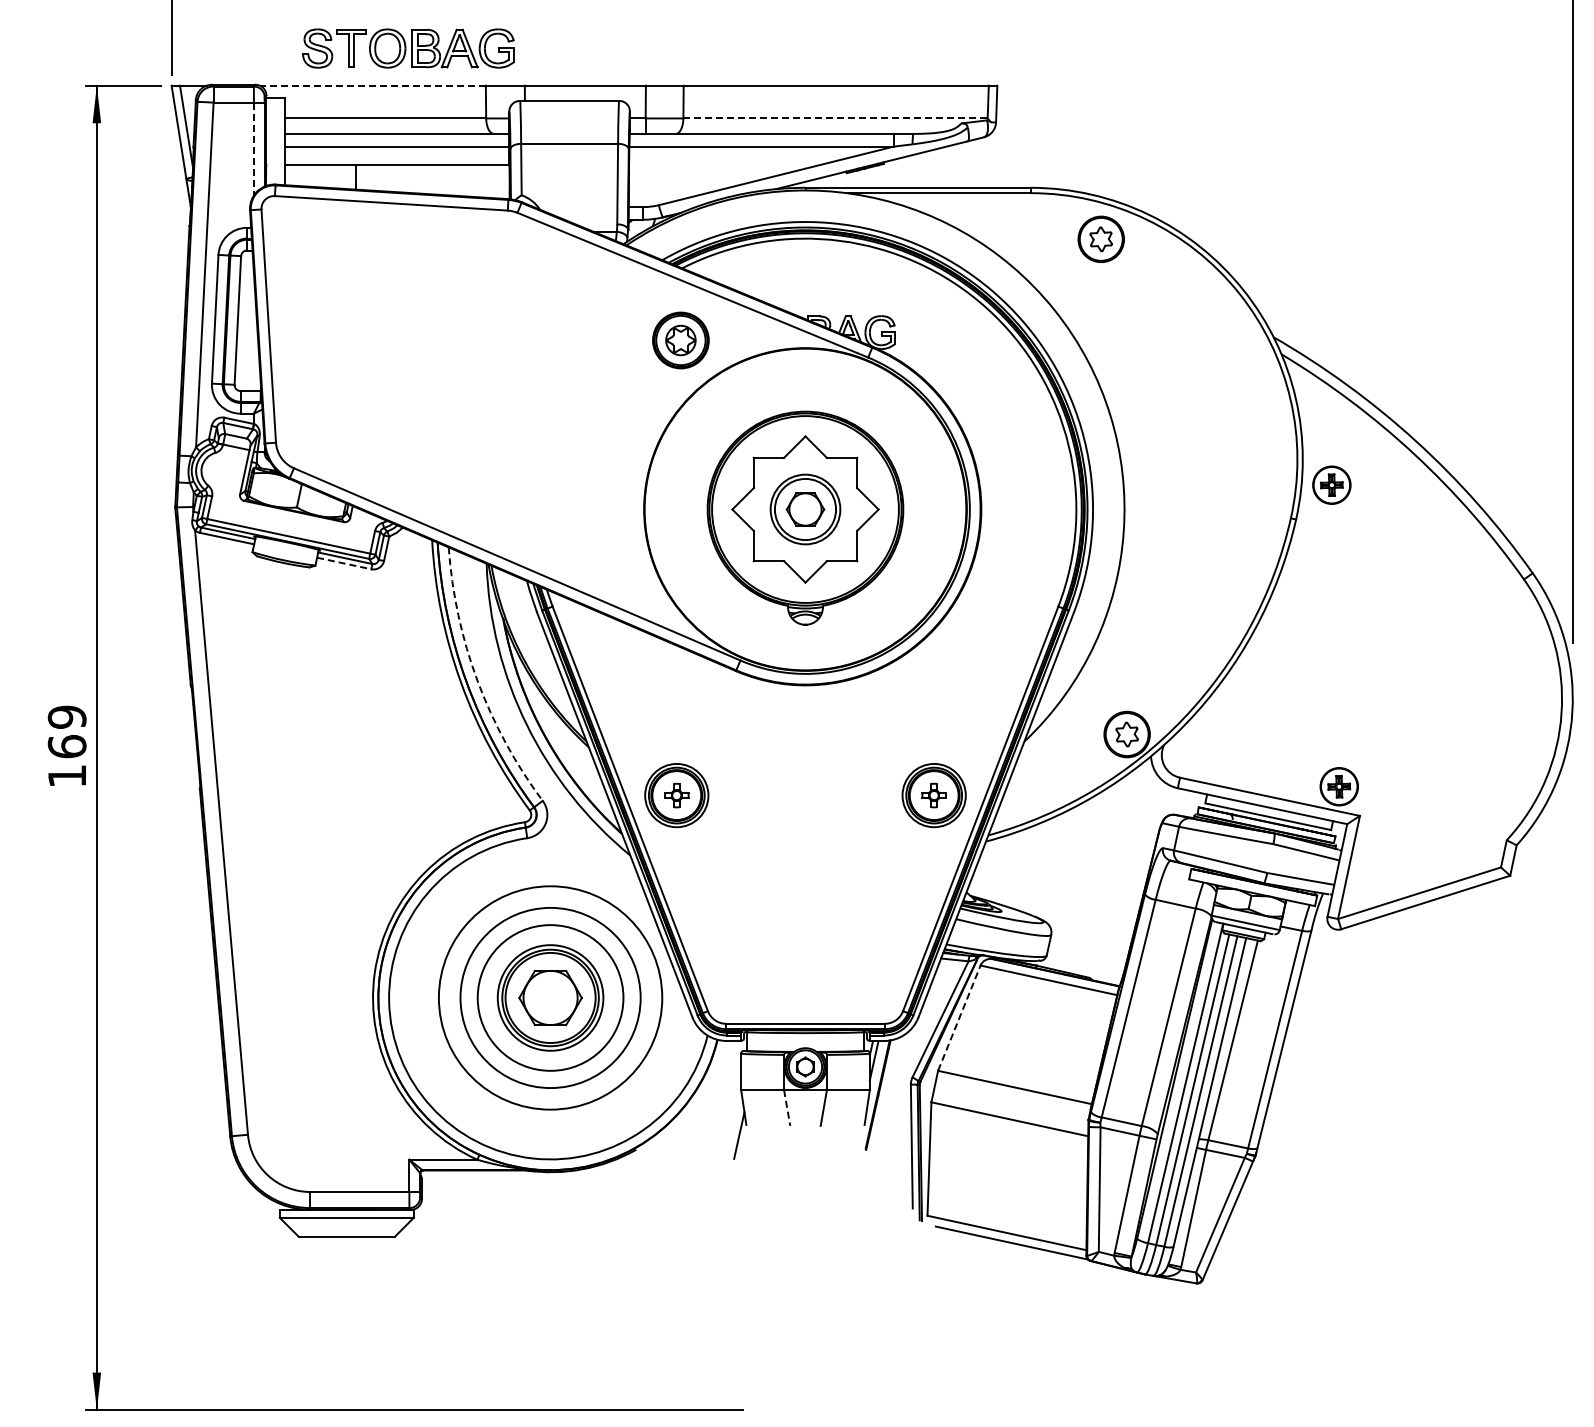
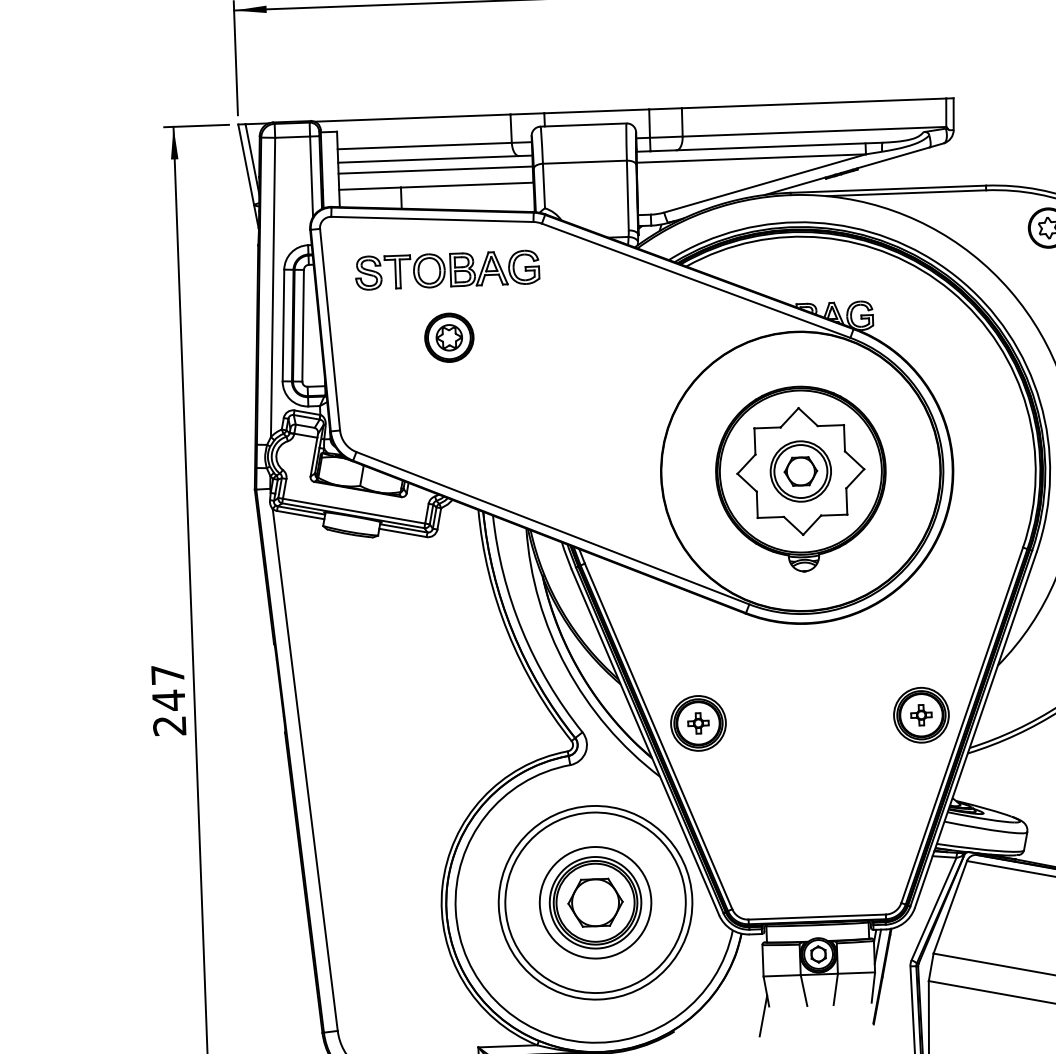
part: (408, 48) -> (447, 270), moved
line: (372, 85) -> (412, 117), dashed -> solid
line: (836, 118) -> (815, 131), dashed -> solid
line: (253, 149) -> (311, 177), dashed -> solid
part: (680, 340) -> (448, 337), moved
line: (344, 563) -> (403, 532), dashed -> solid
arc: (477, 680) -> (522, 630), dashed -> solid
text: (66, 746) -> (168, 700), 169 -> 247
circle: (550, 997) -> (595, 902), size x0.71
circle: (550, 997) -> (595, 902), size x1.43
line: (959, 1018) -> (950, 907), dashed -> solid
line: (787, 1108) -> (804, 991), dashed -> solid

